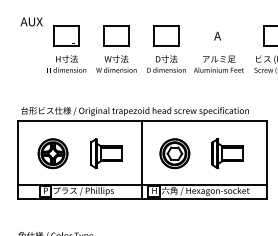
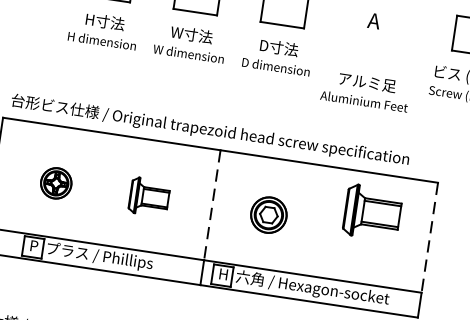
text: (218, 63) -> (365, 89), moved
part: (52, 153) -> (55, 182), size x0.6
part: (106, 153) -> (149, 196), size x0.7
line: (142, 153) -> (212, 206), solid -> dashed
part: (174, 153) -> (268, 214), size x0.7
part: (227, 153) -> (372, 212), moved
line: (267, 153) -> (430, 238), solid -> dashed

